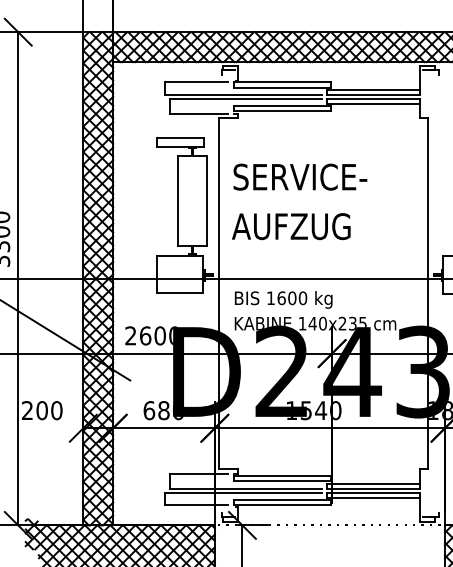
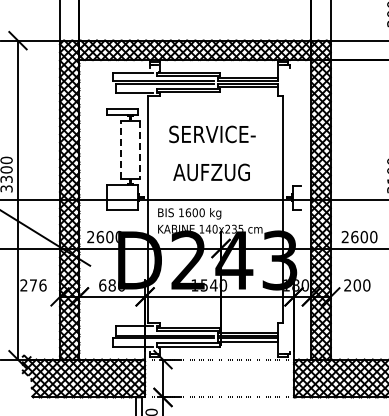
text: (300, 177) -> (212, 134), moved
line: (178, 200) -> (121, 149), solid -> dashed
line: (206, 202) -> (139, 150), solid -> dashed
text: (291, 226) -> (211, 172), moved
text: (48, 410) -> (37, 285), 200 -> 276

